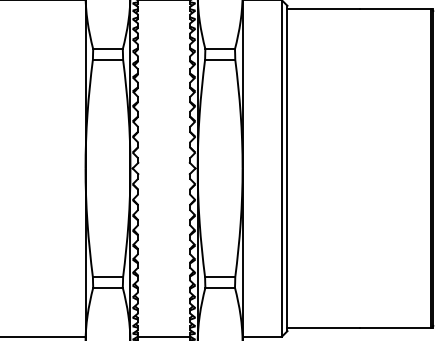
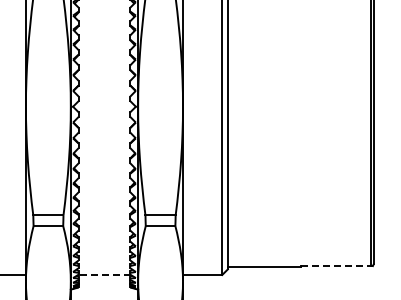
line: (396, 327) -> (336, 265), solid -> dashed
line: (163, 336) -> (103, 274), solid -> dashed

